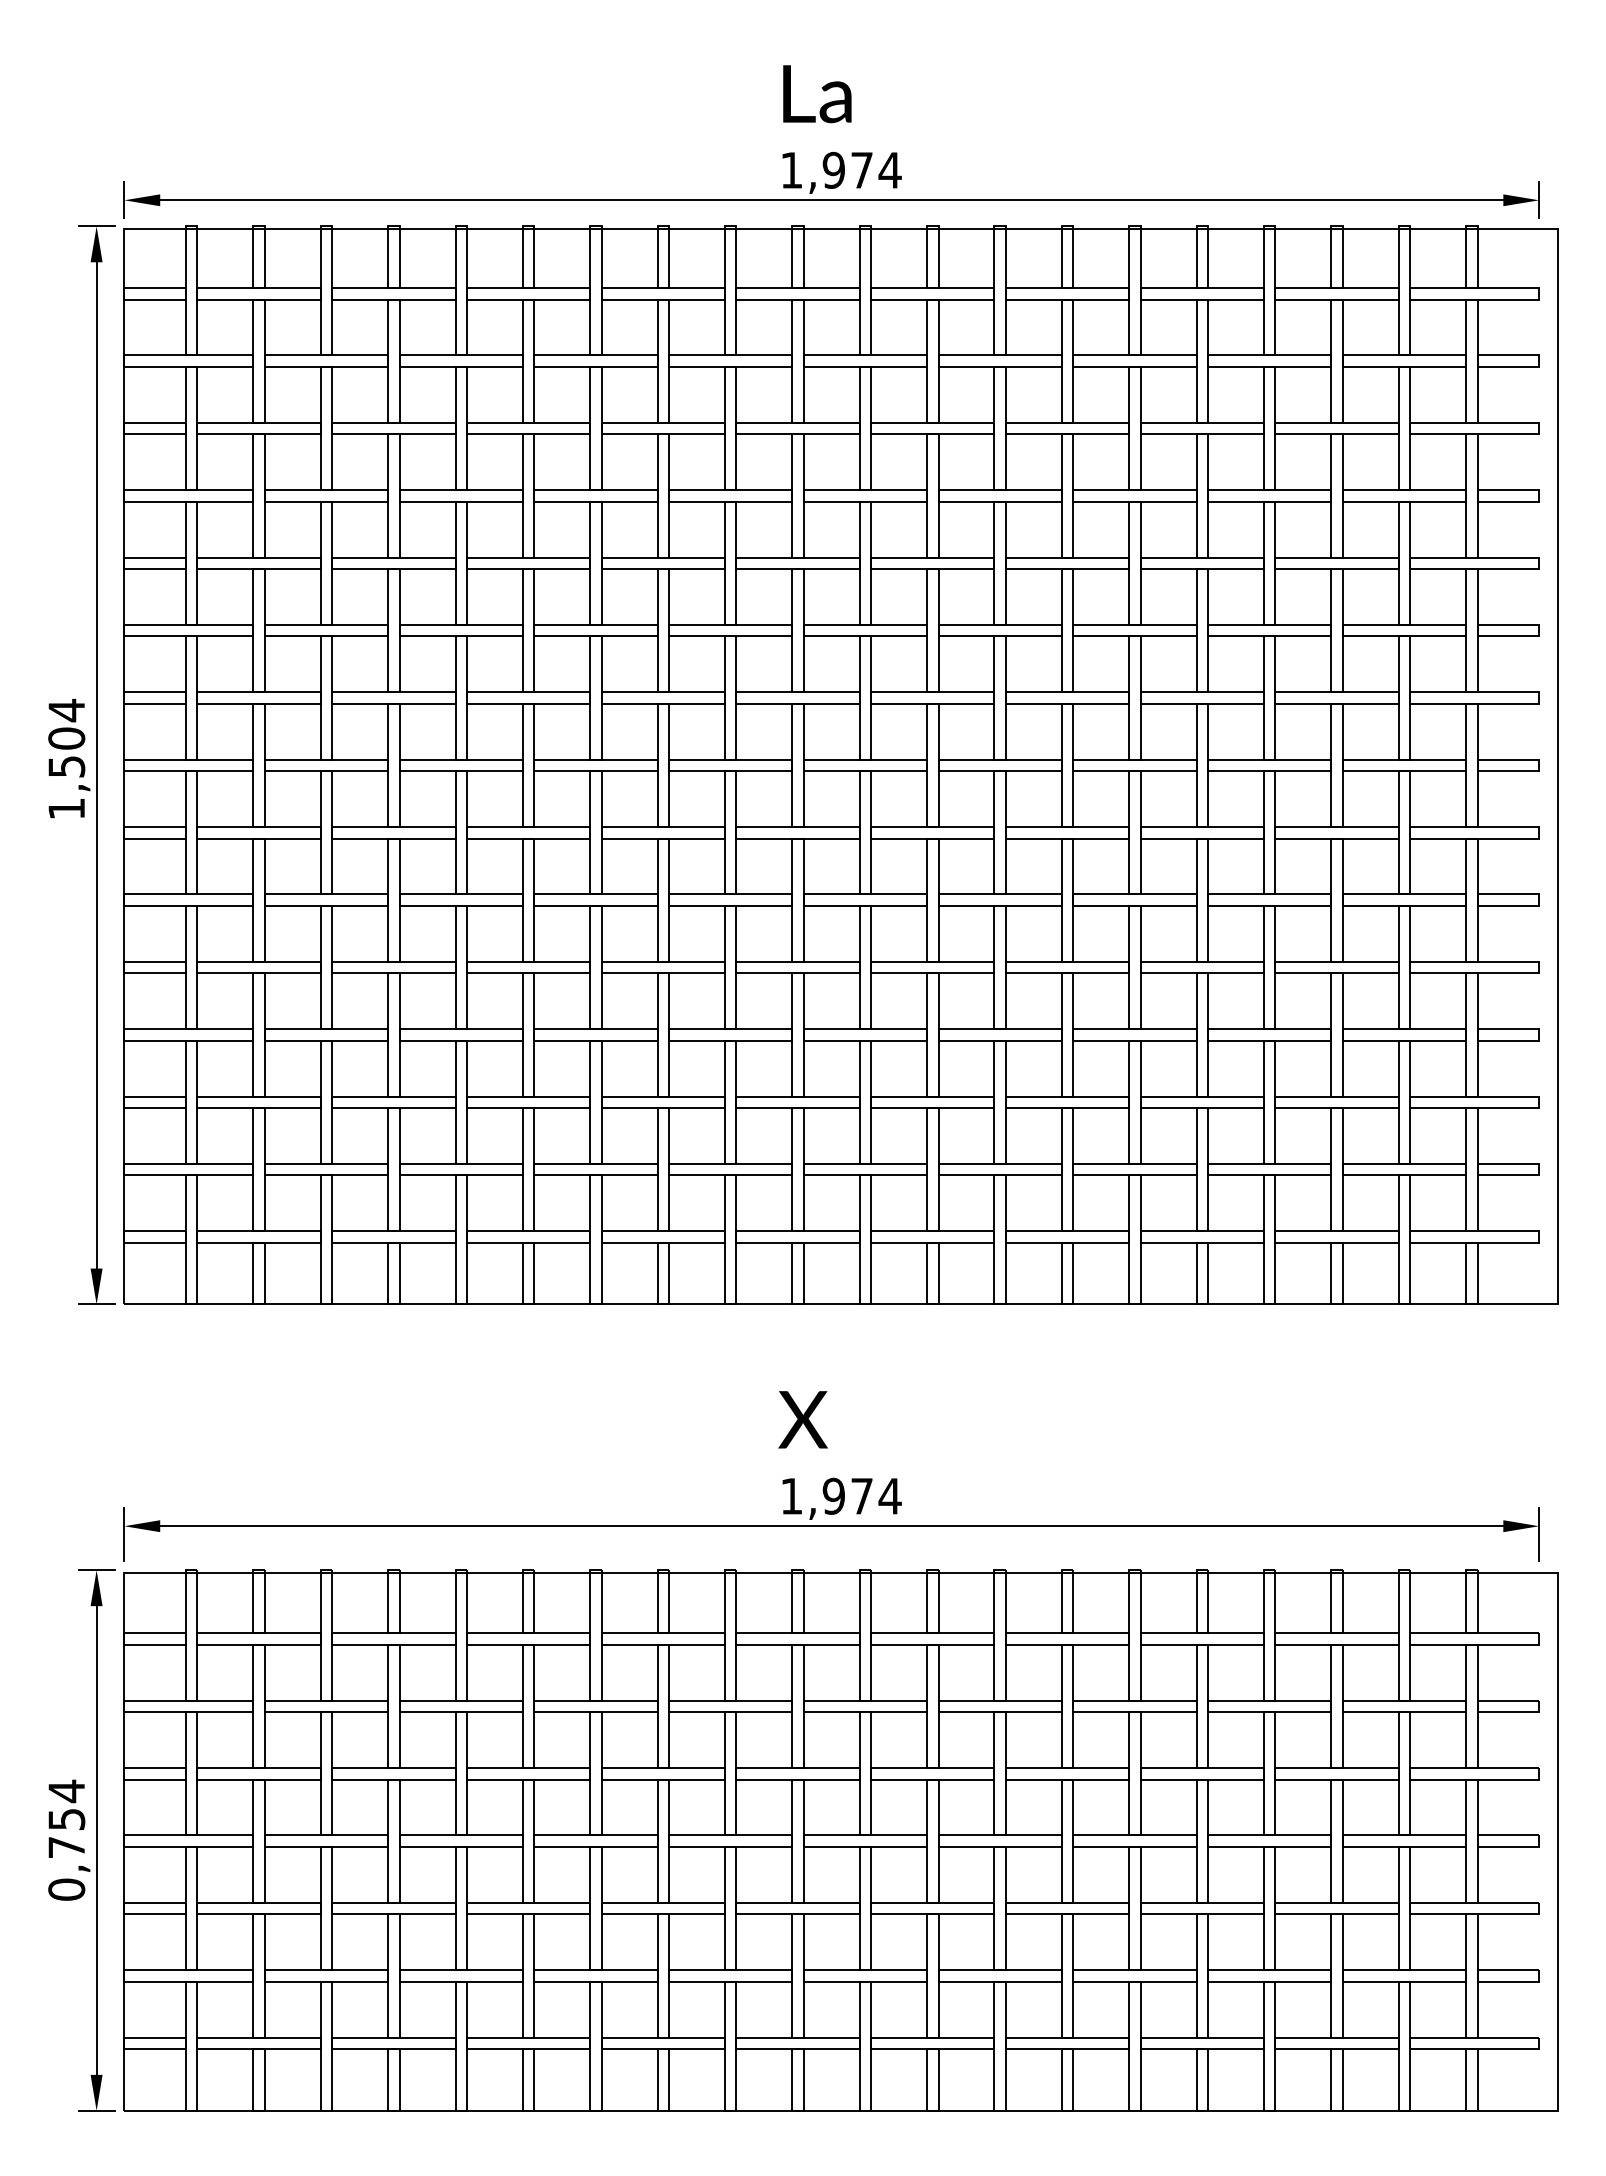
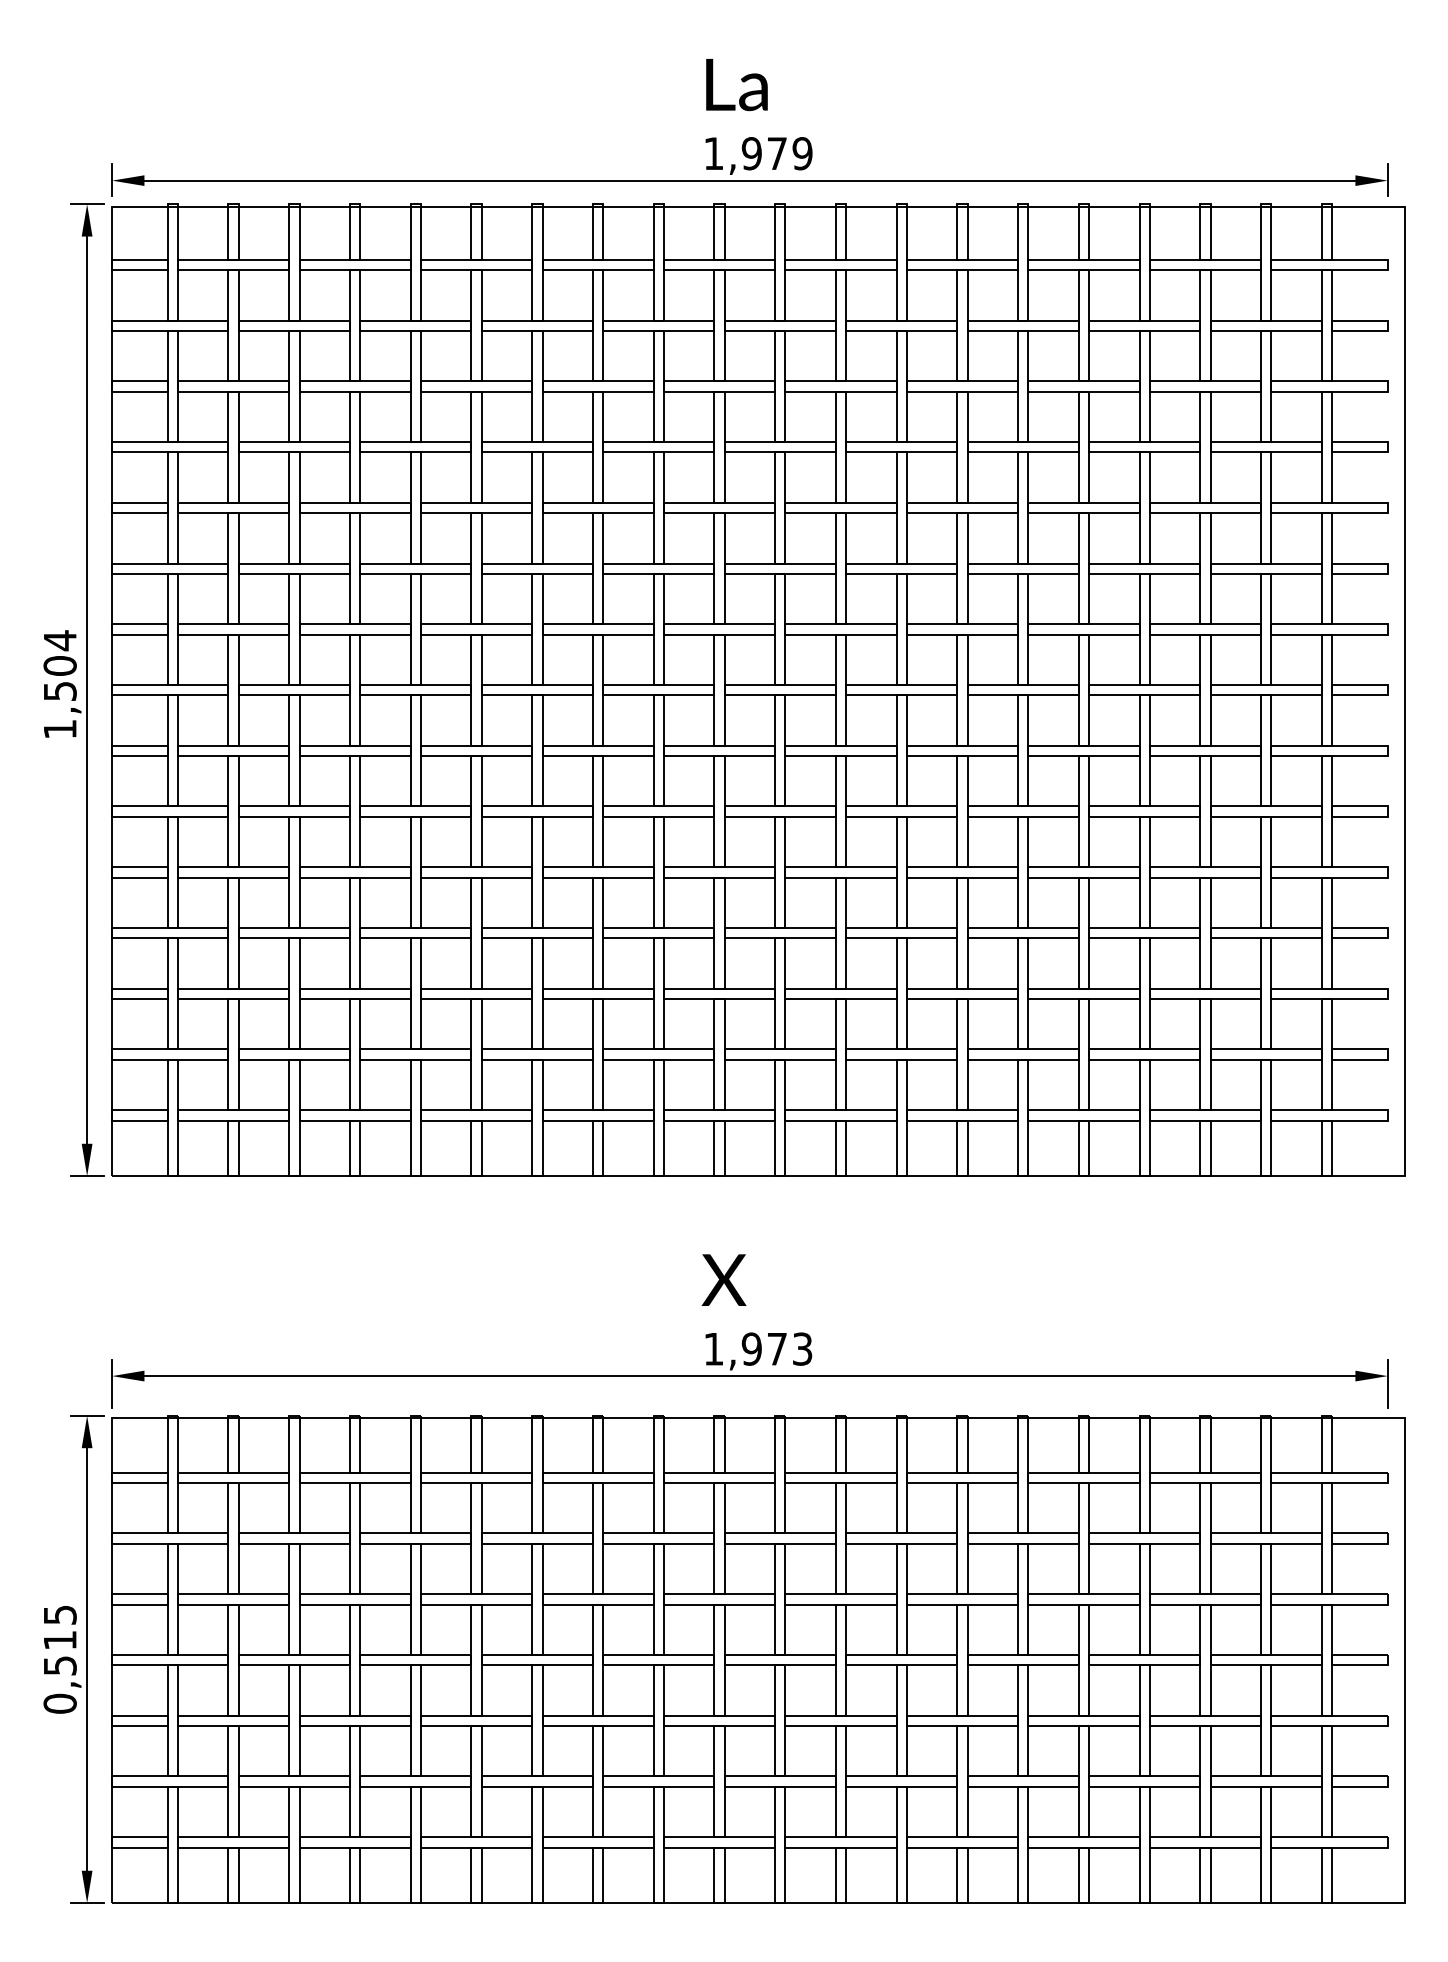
text: (889, 169) -> (801, 152), 1,974 -> 1,979
text: (889, 1495) -> (801, 1348), 1,974 -> 1,973
text: (66, 1818) -> (59, 1639), 0,754 -> 0,515

